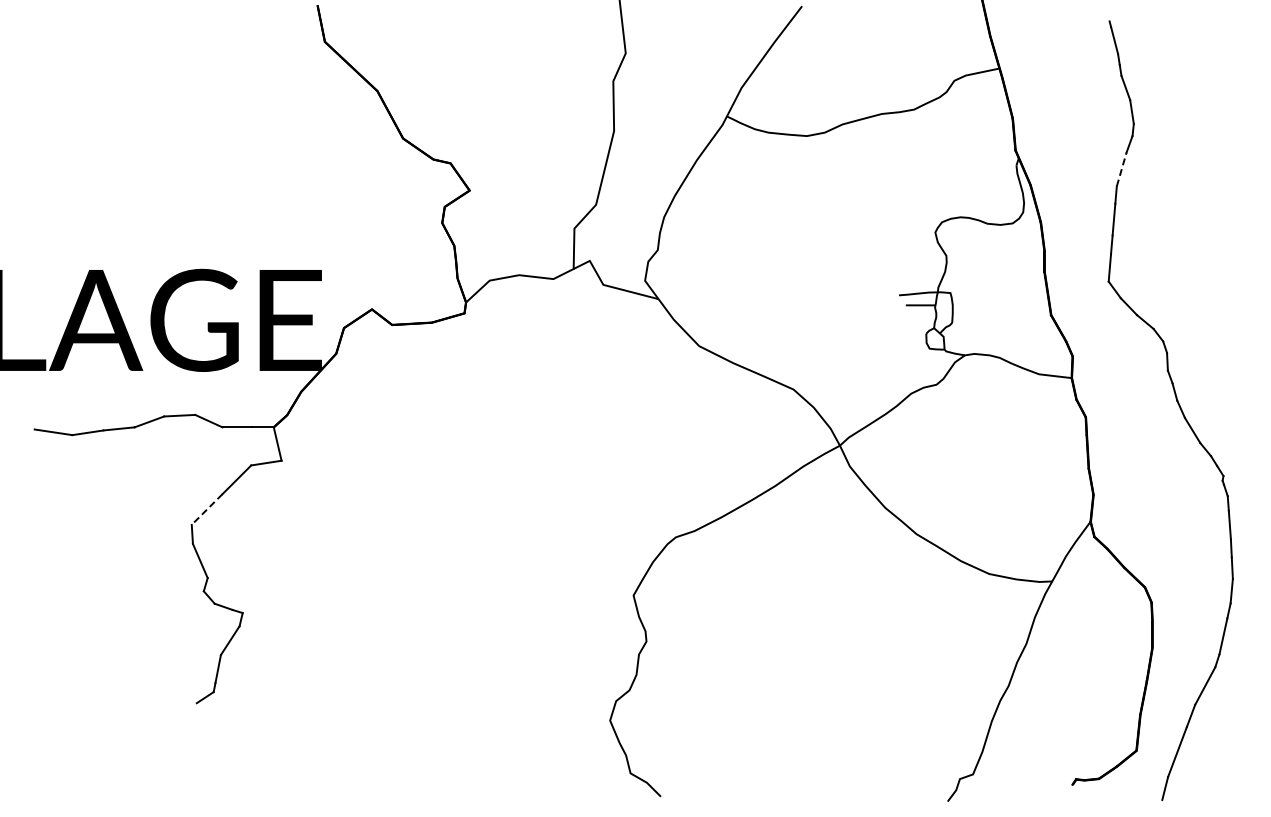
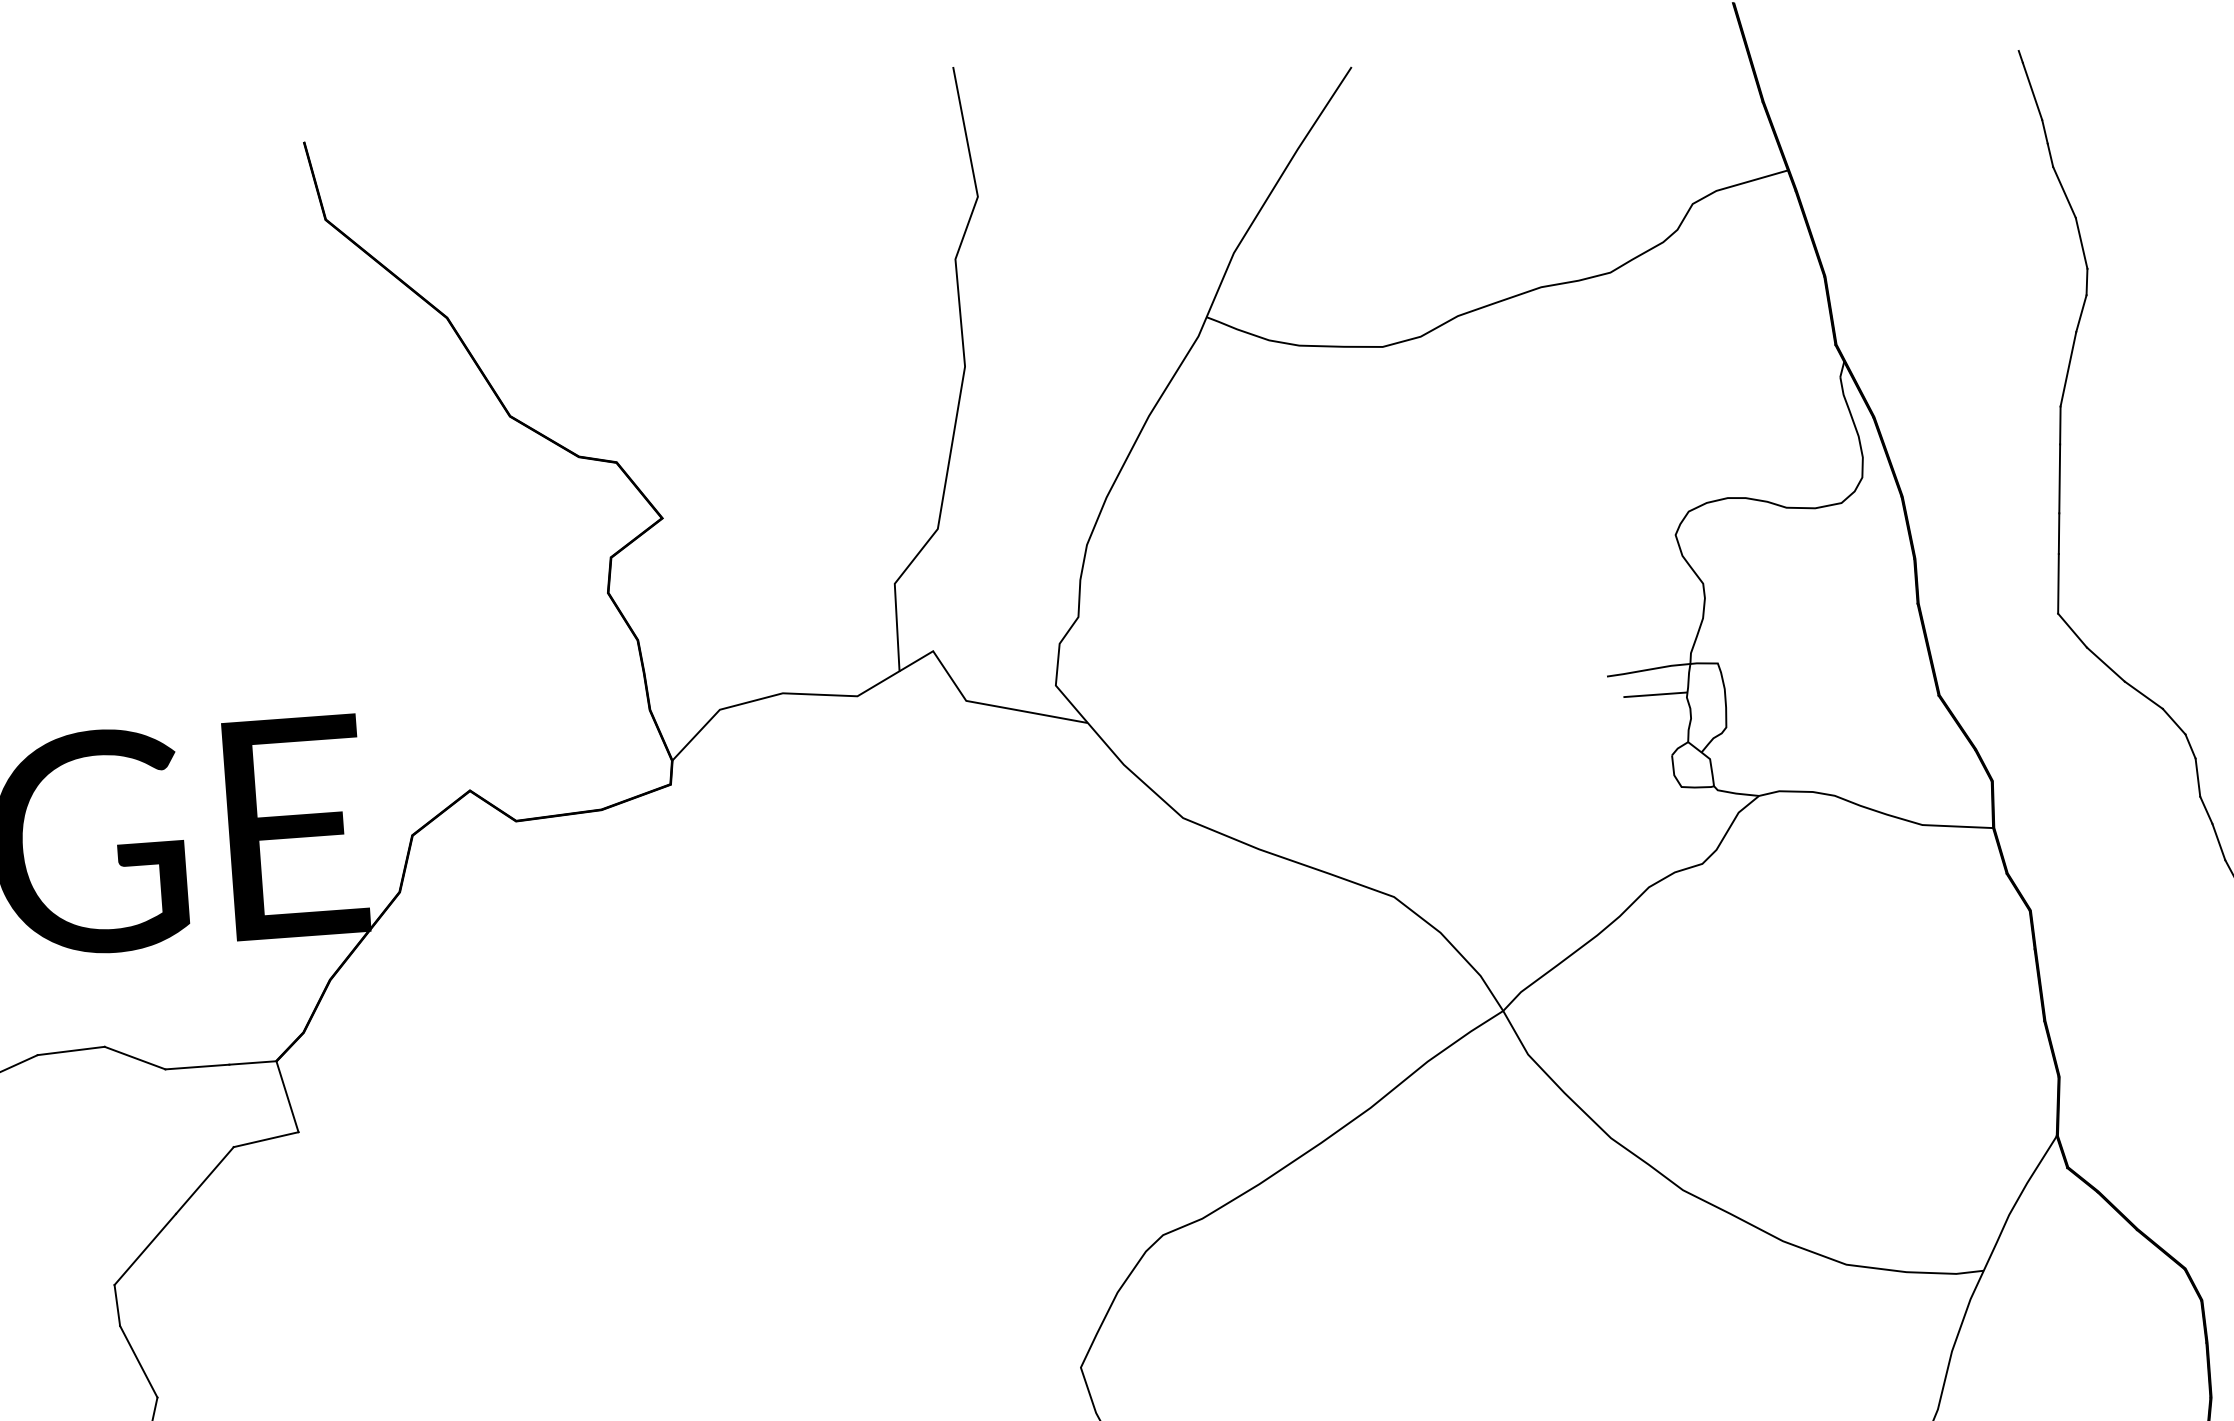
line: (1121, 169) -> (2068, 369), dashed -> solid
line: (207, 509) -> (146, 1249), dashed -> solid

